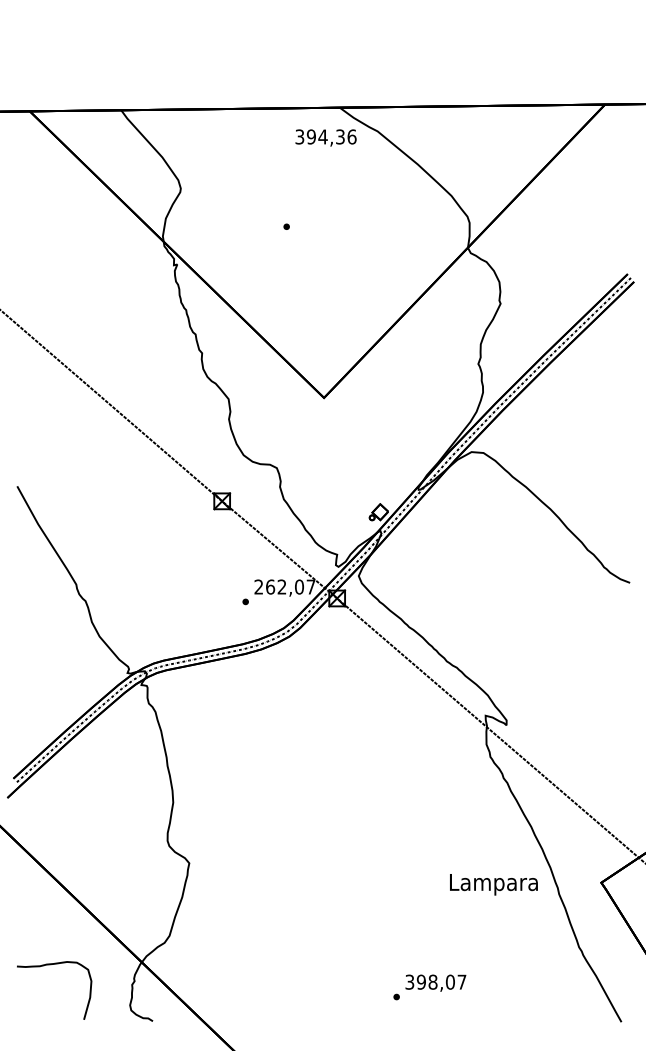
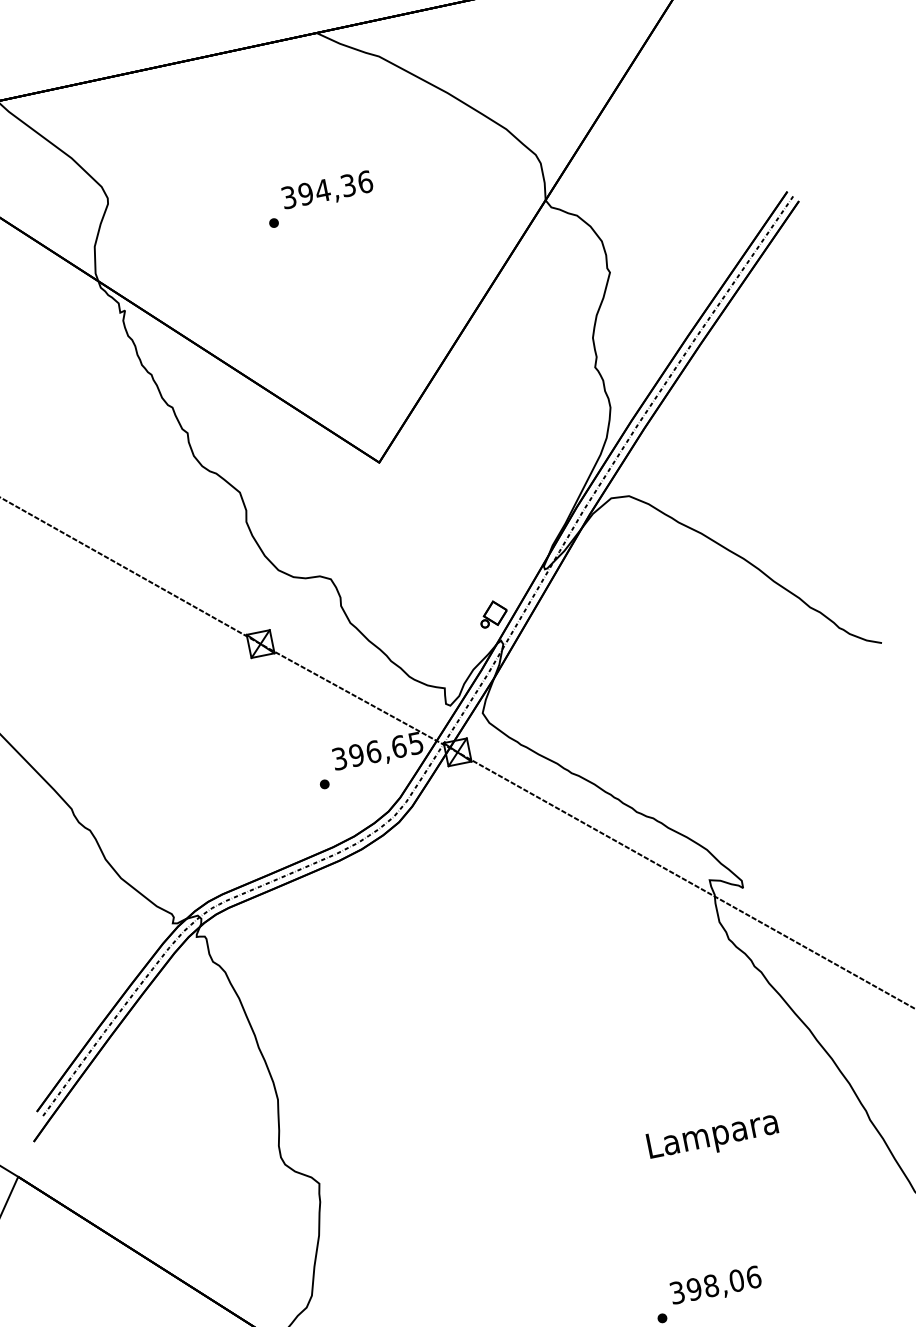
text: (325, 137) -> (326, 190), moved
text: (284, 586) -> (377, 750), 262,07 -> 396,65
text: (493, 884) -> (712, 1136), moved
text: (461, 981) -> (752, 1276), 398,07 -> 398,06

